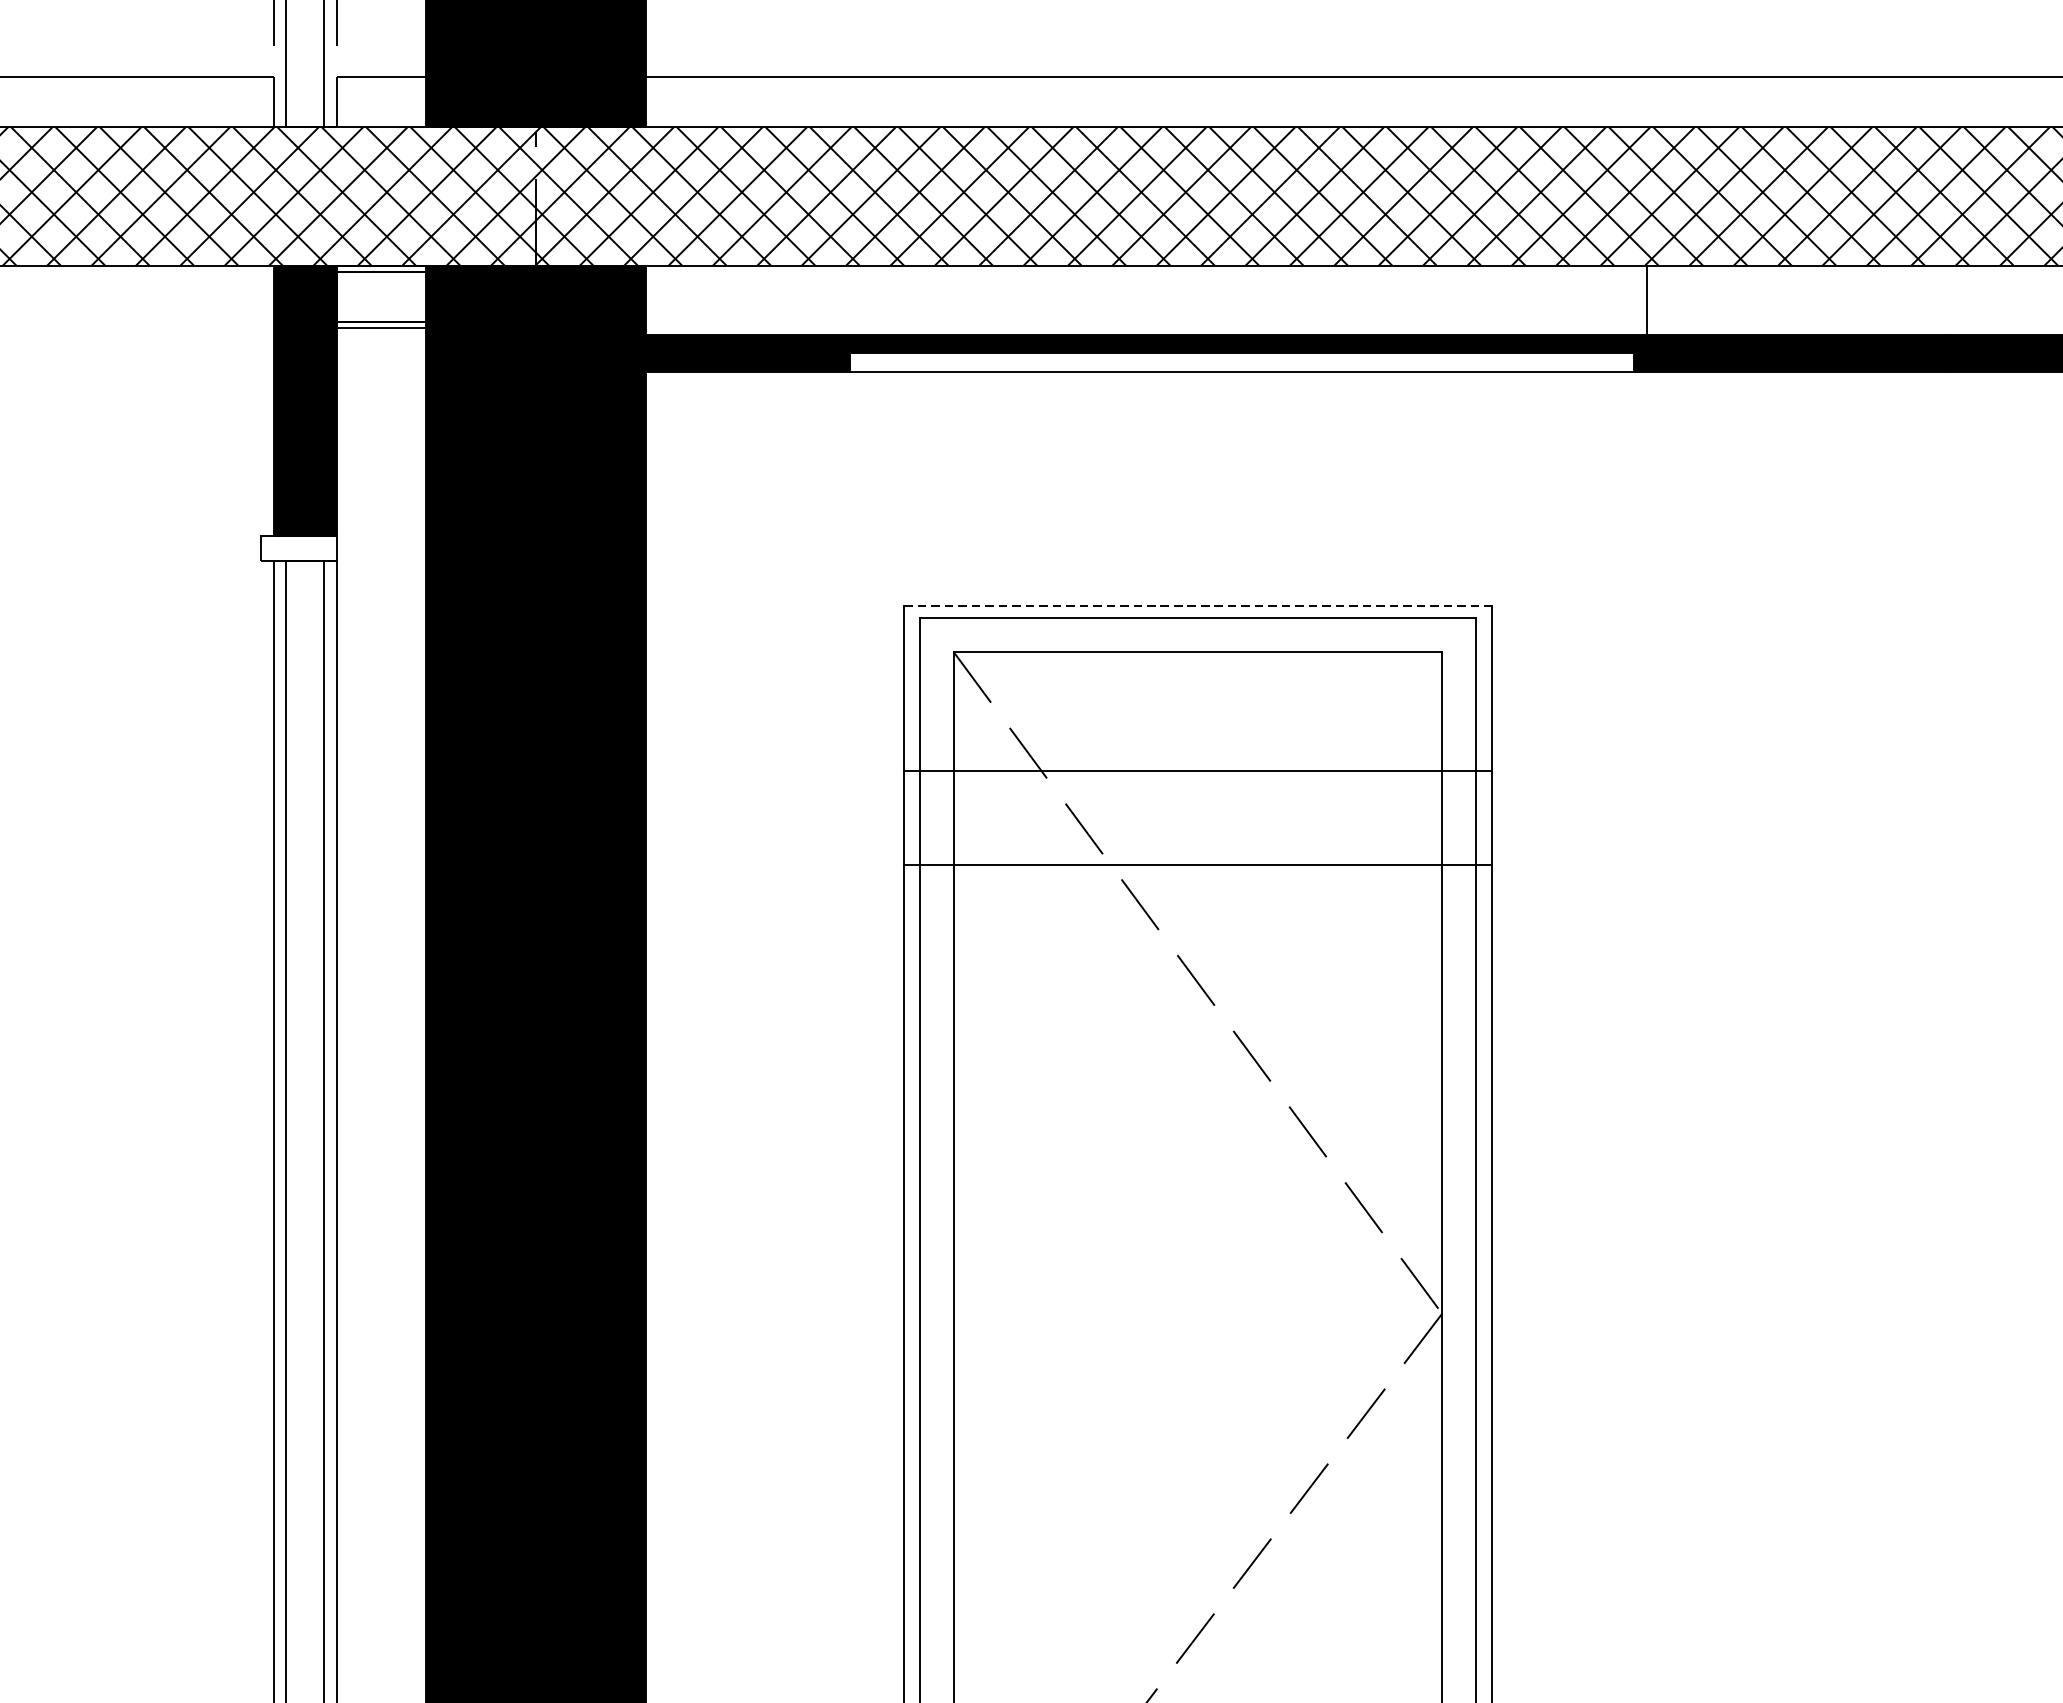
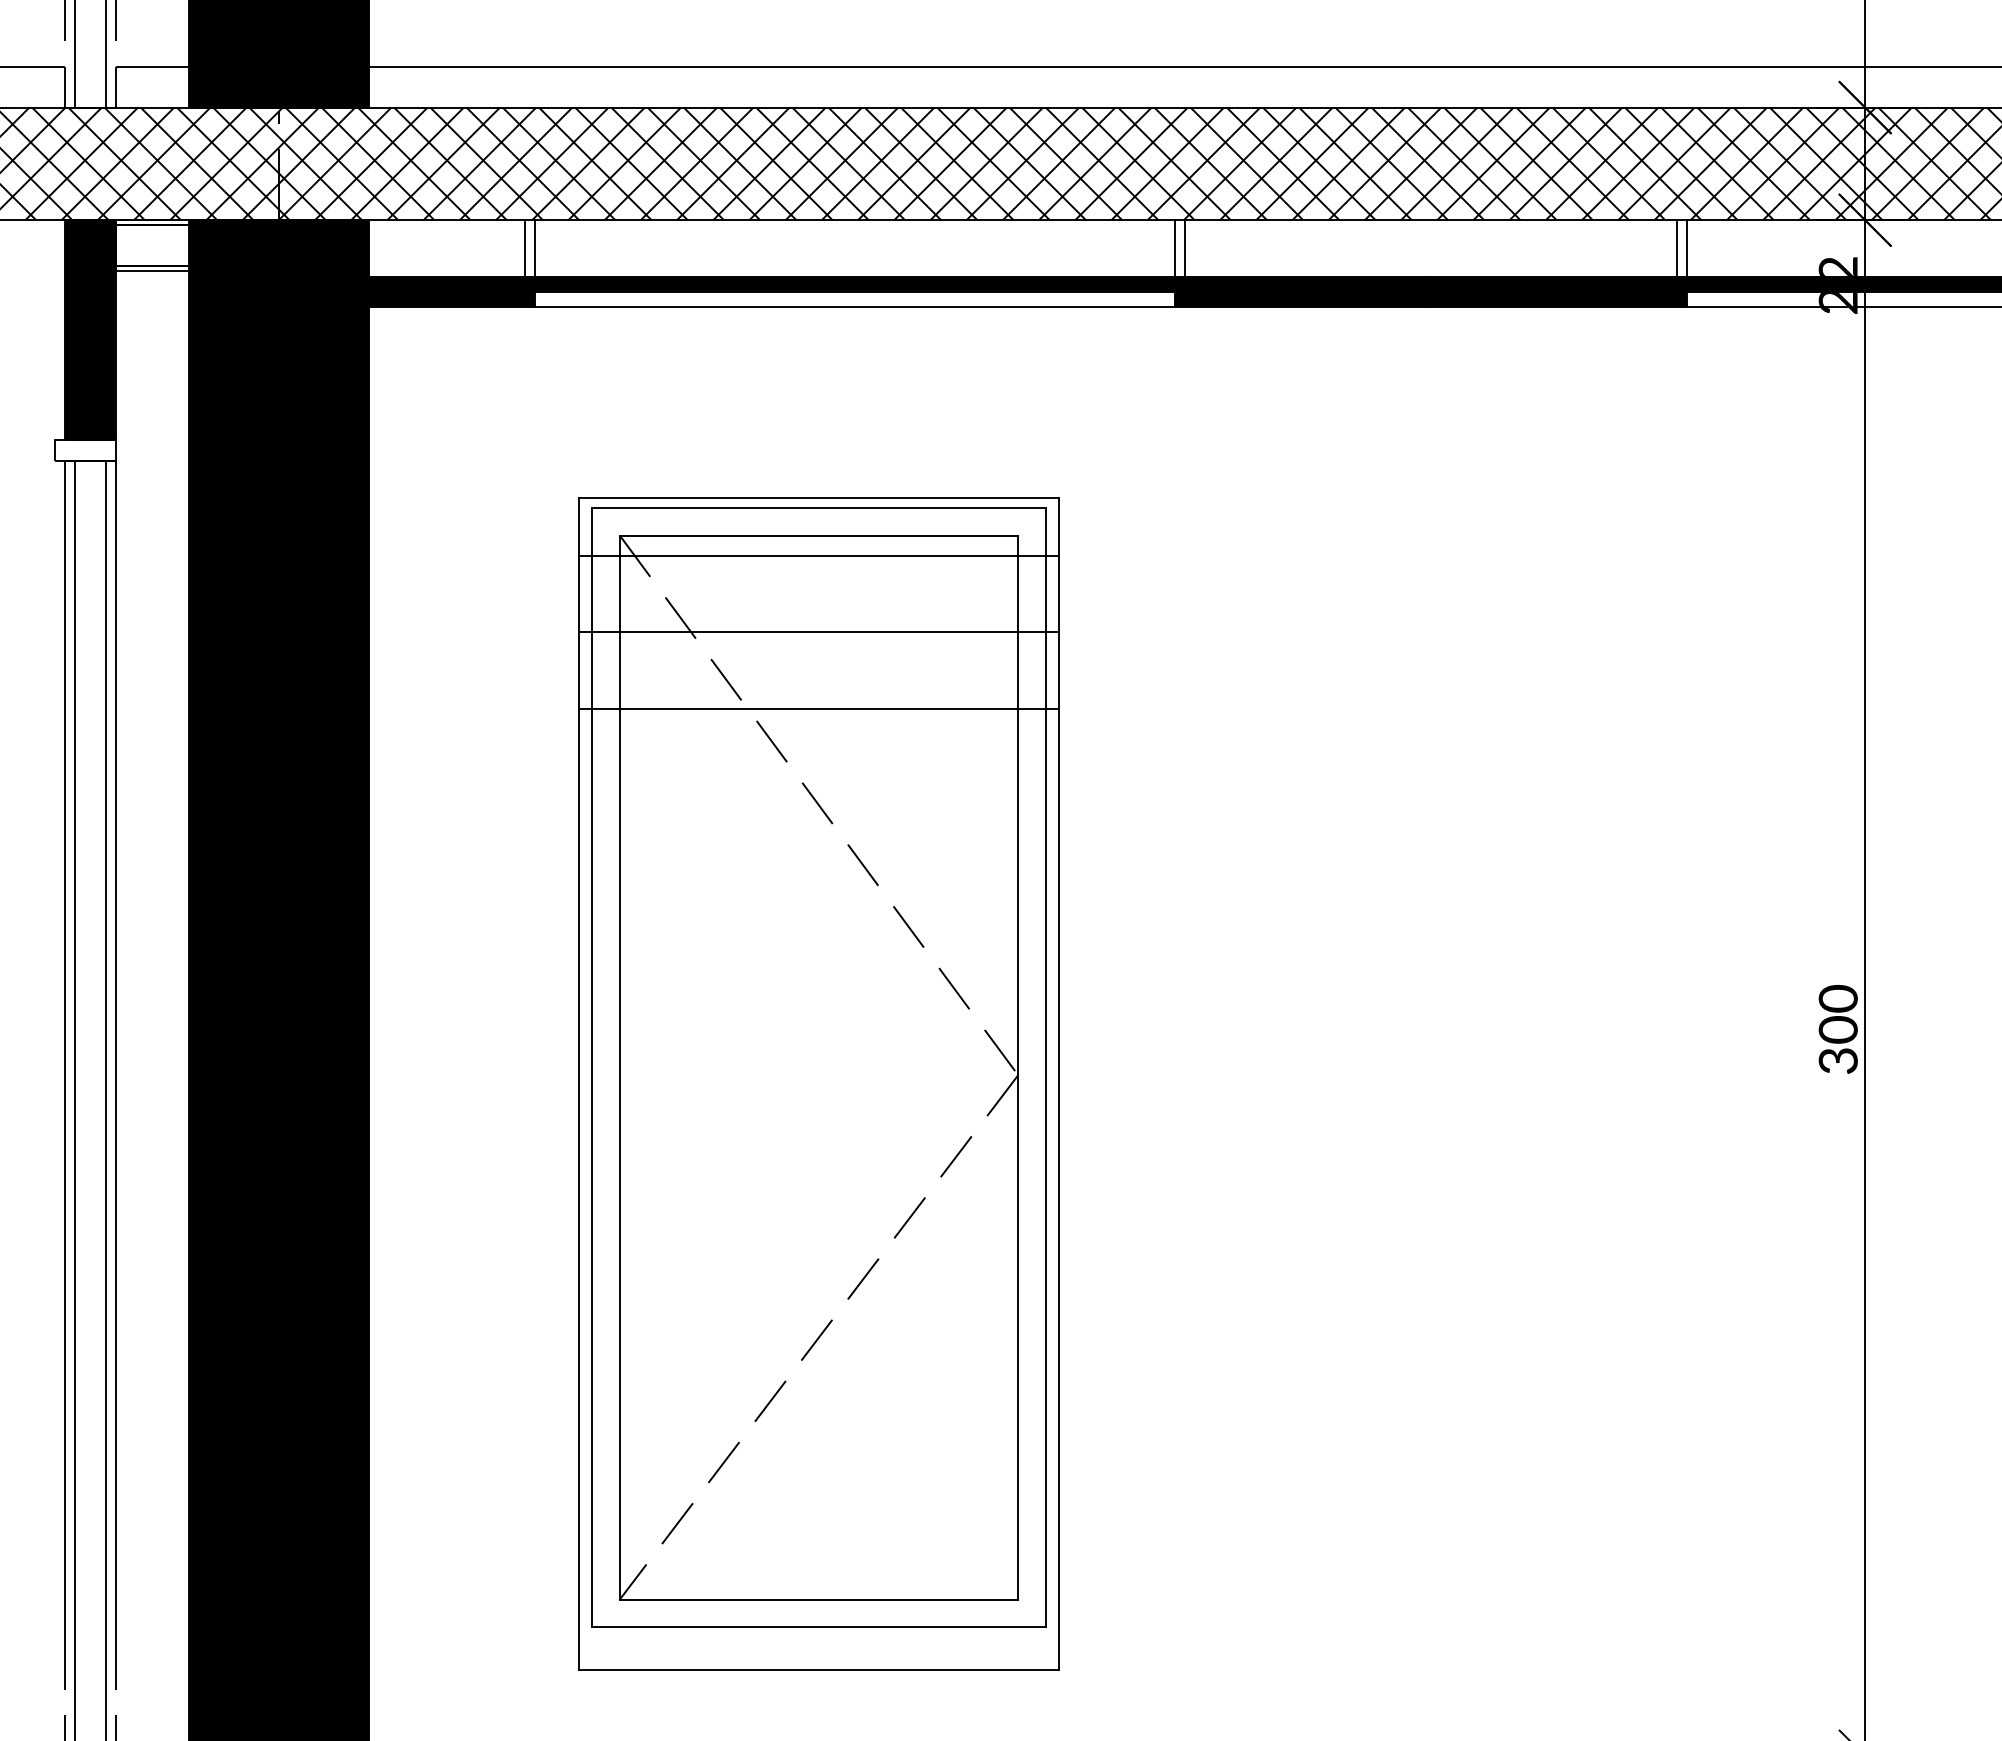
line: (836, 300) -> (524, 248), added
line: (849, 300) -> (534, 248), added
line: (1633, 300) -> (1174, 248), added
line: (1198, 605) -> (819, 497), dashed -> solid
line: (1197, 676) -> (818, 555), added

